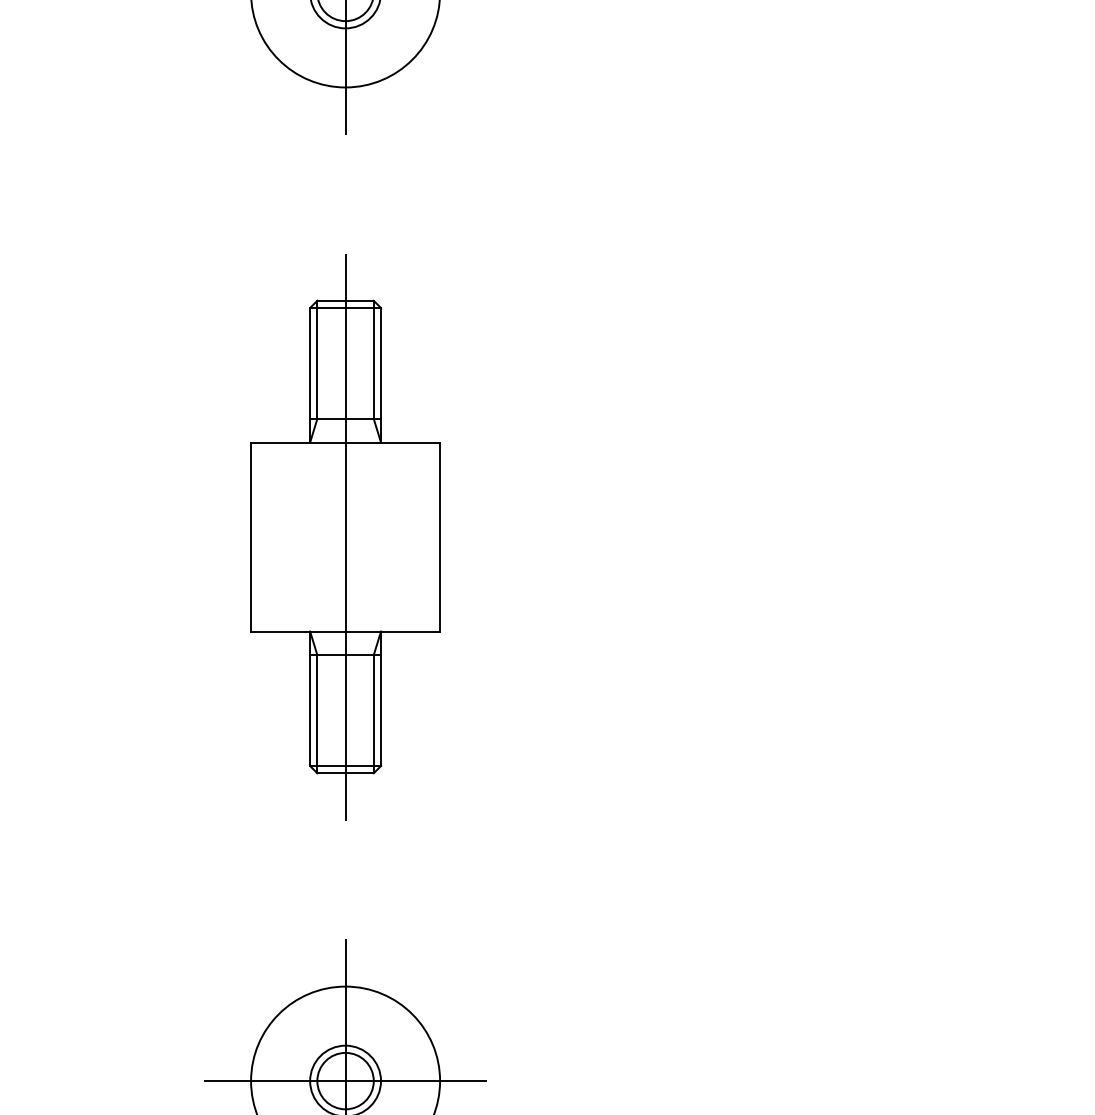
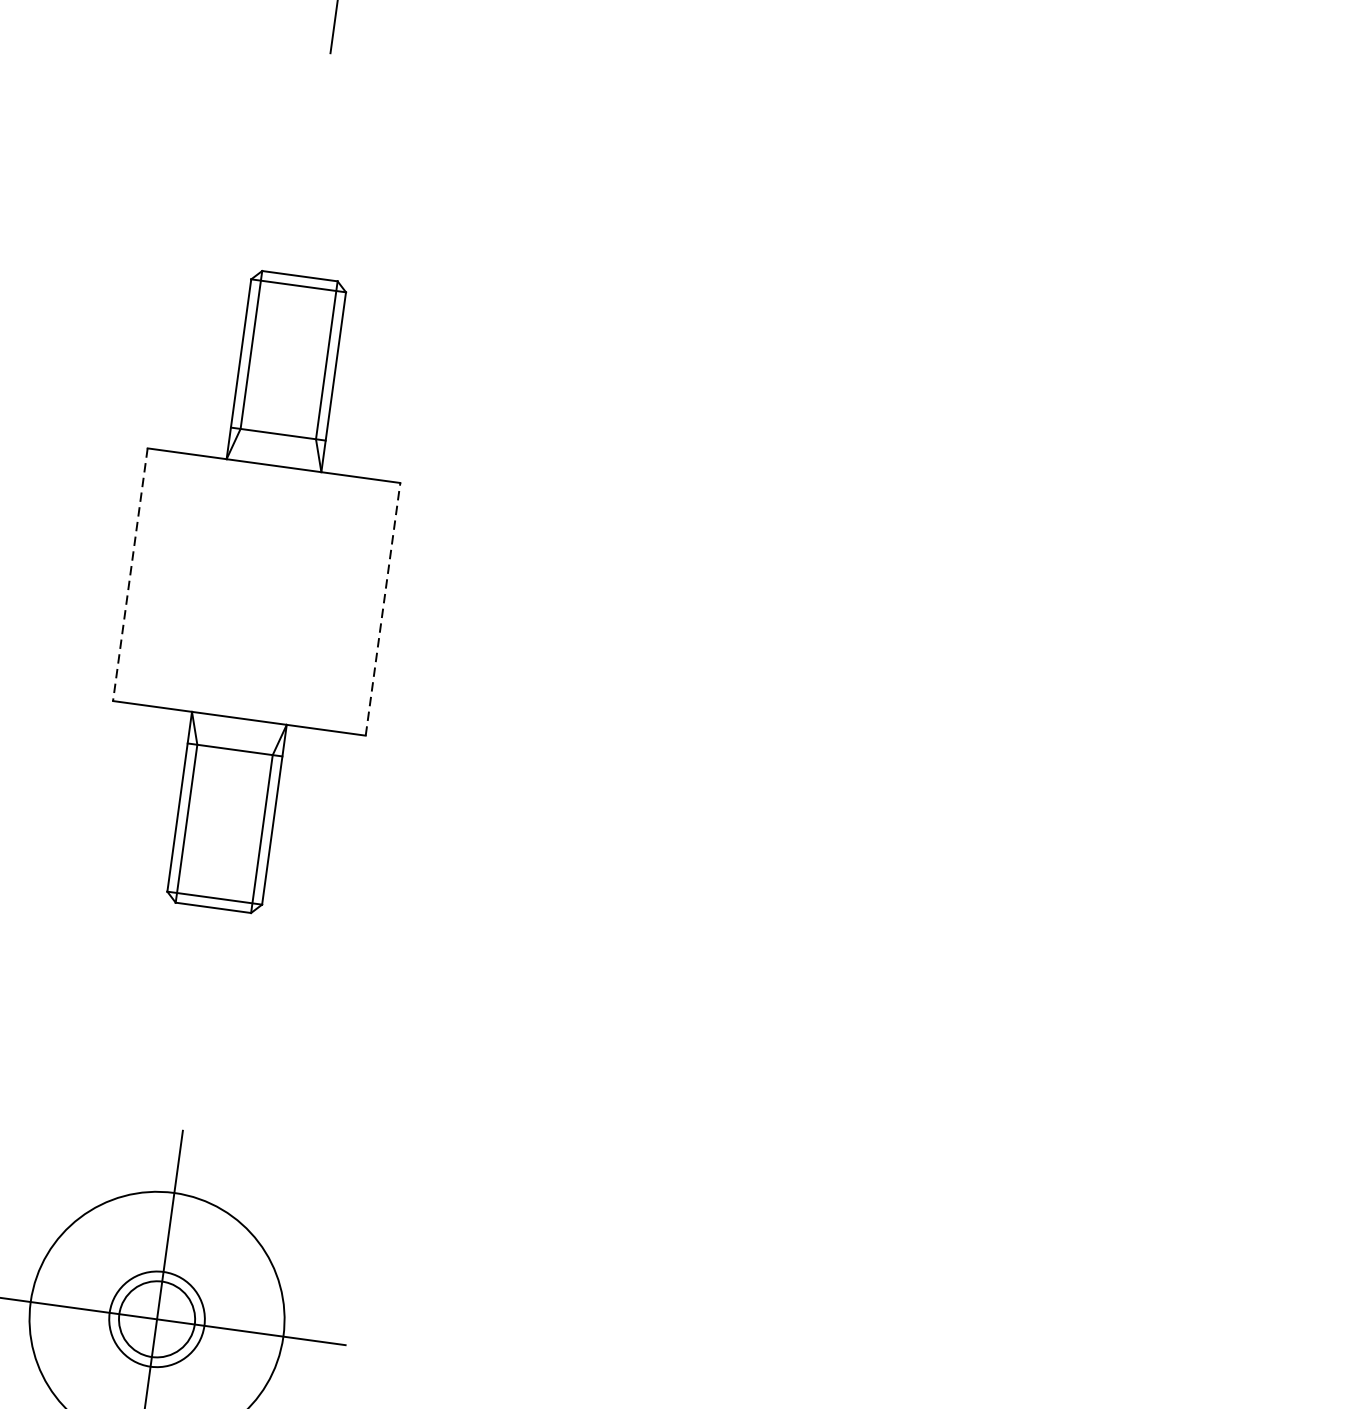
line: (345, 536) -> (256, 591), removed
line: (251, 537) -> (130, 575), solid -> dashed
line: (440, 537) -> (383, 610), solid -> dashed

